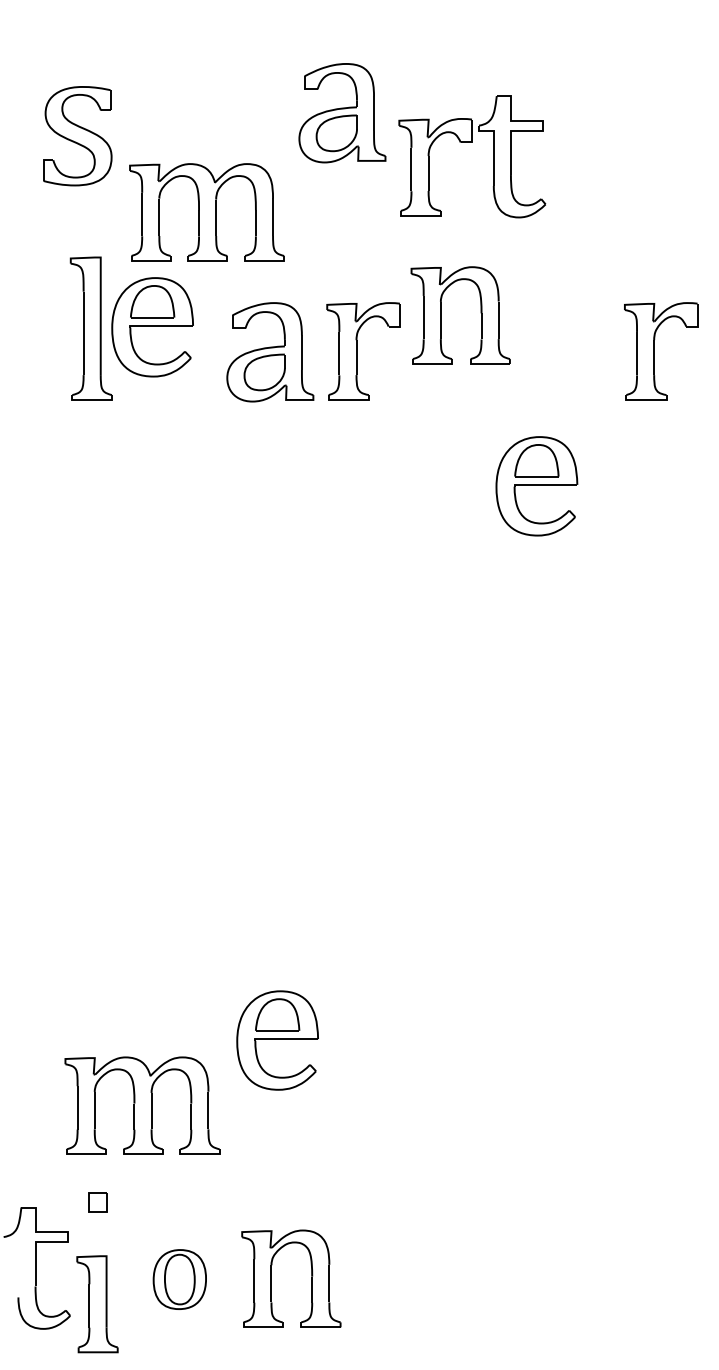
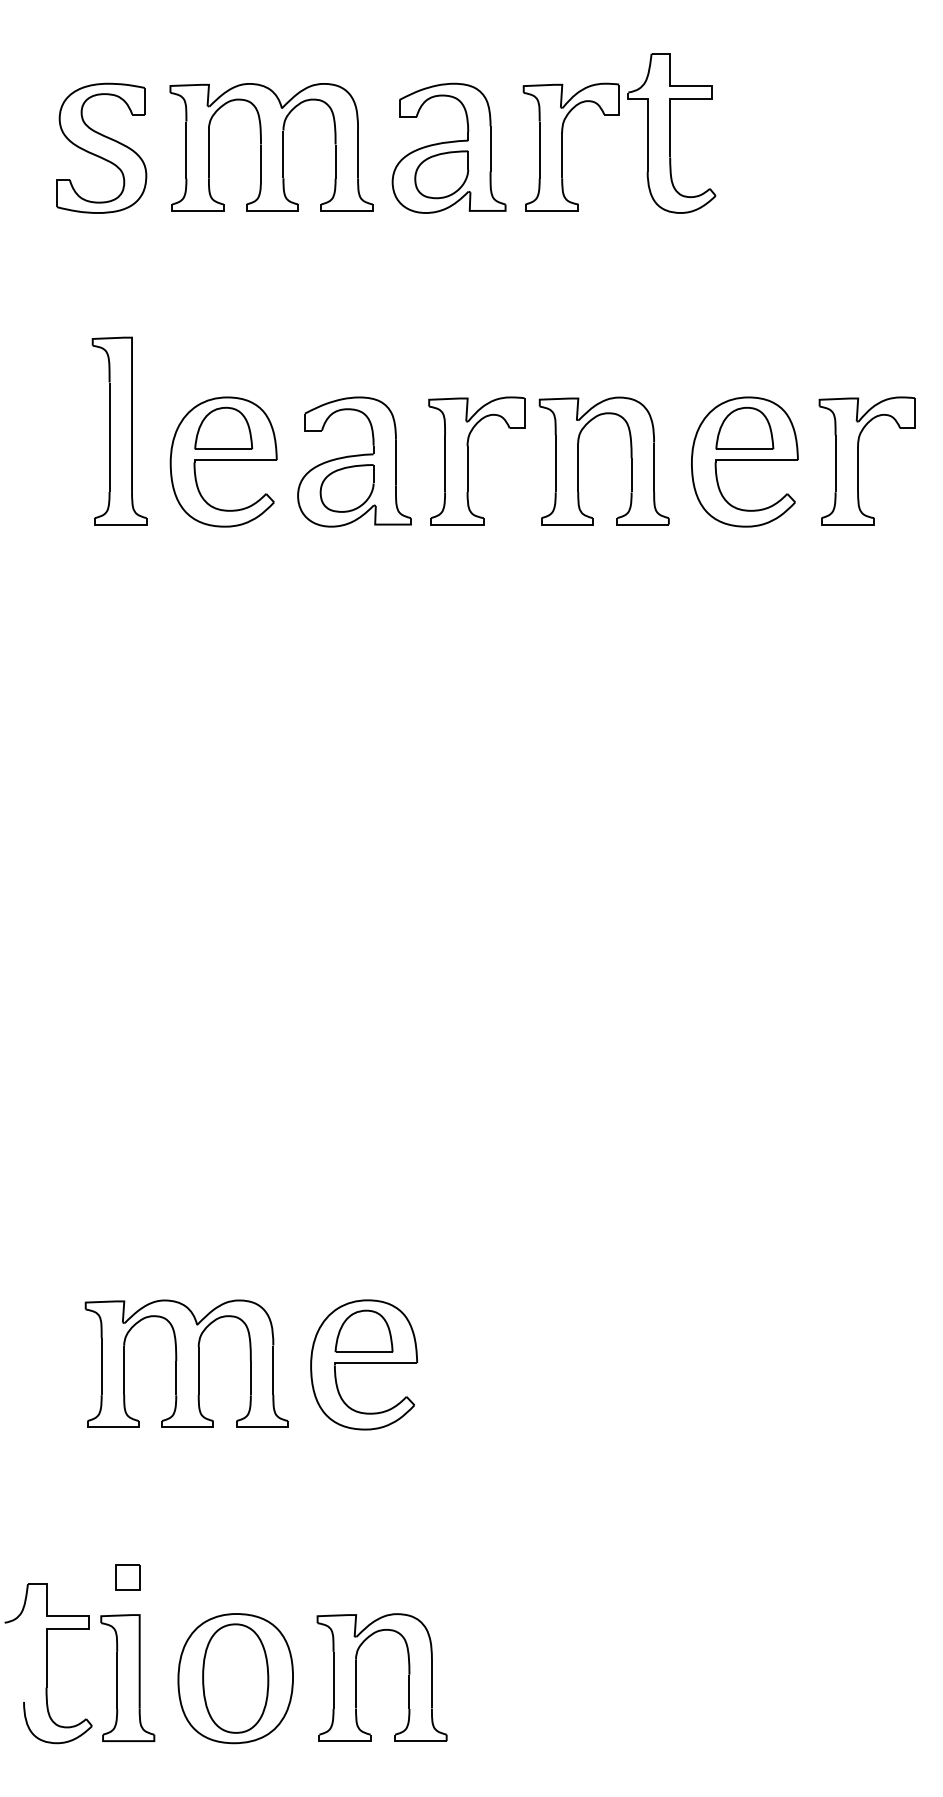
part: (77, 136) -> (101, 148), moved
part: (472, 142) -> (619, 114), moved
part: (206, 212) -> (270, 147), moved
part: (441, 315) -> (579, 460), moved
part: (152, 327) -> (223, 462), moved
part: (536, 486) -> (744, 462), moved
part: (142, 1105) -> (186, 1363), moved
part: (179, 1279) -> (235, 1678), size x1.67
part: (97, 1304) -> (127, 1678), moved

